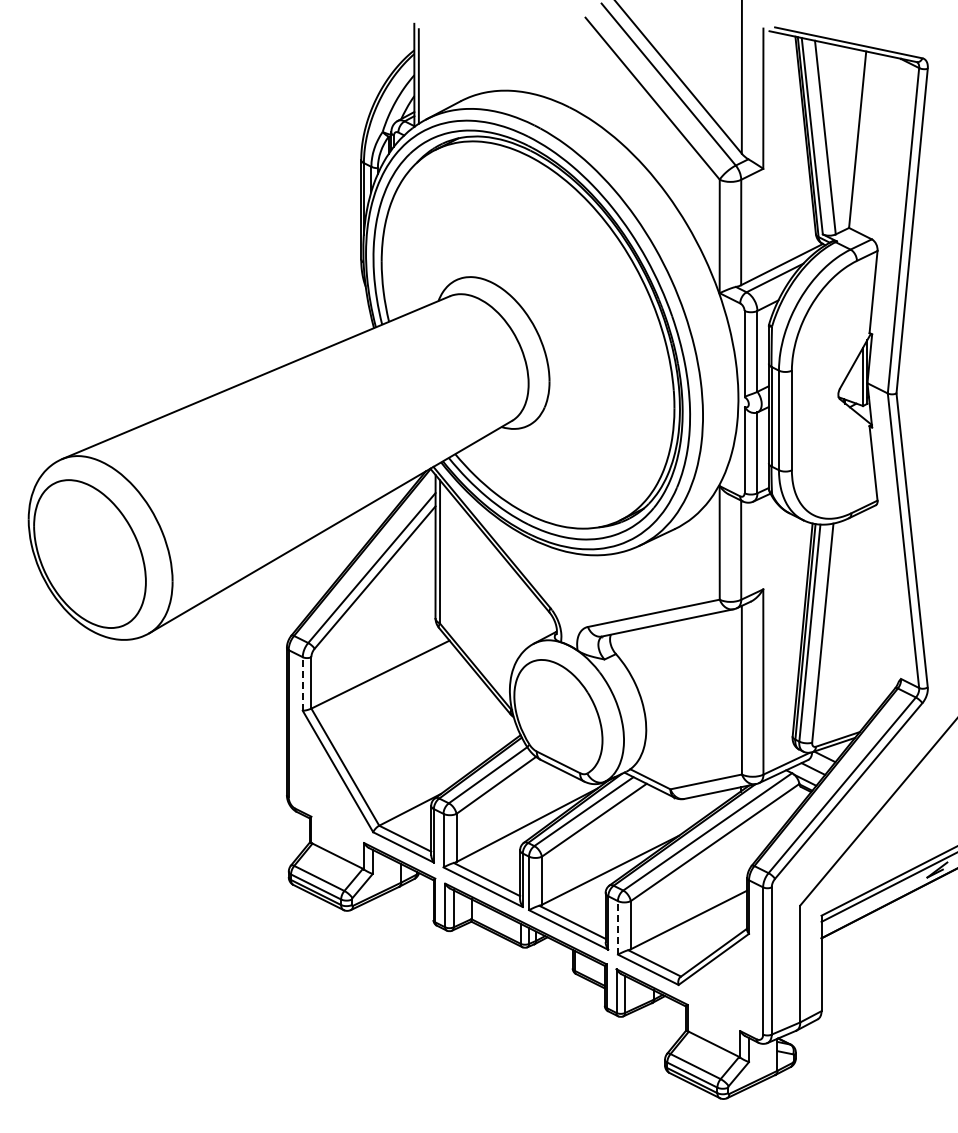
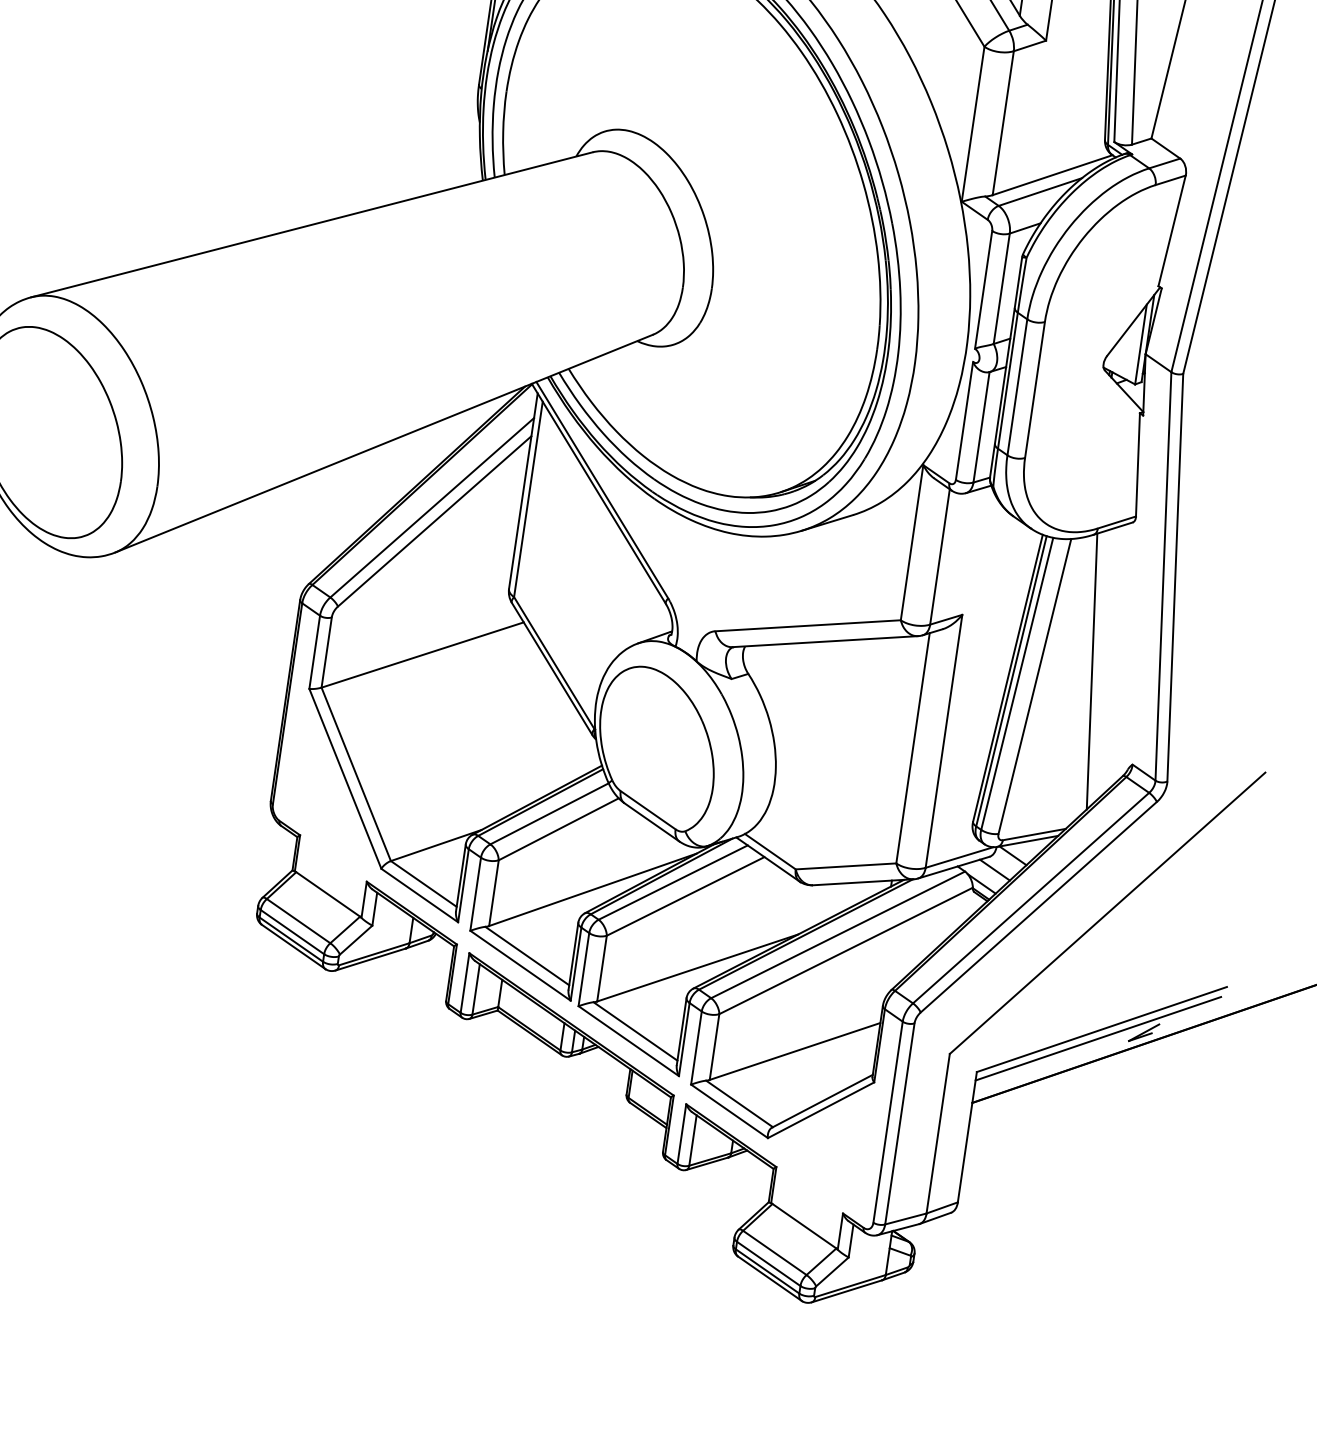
line: (861, 616) -> (1091, 671), added
line: (302, 683) -> (314, 651), dashed -> solid
line: (617, 927) -> (695, 1047), dashed -> solid

